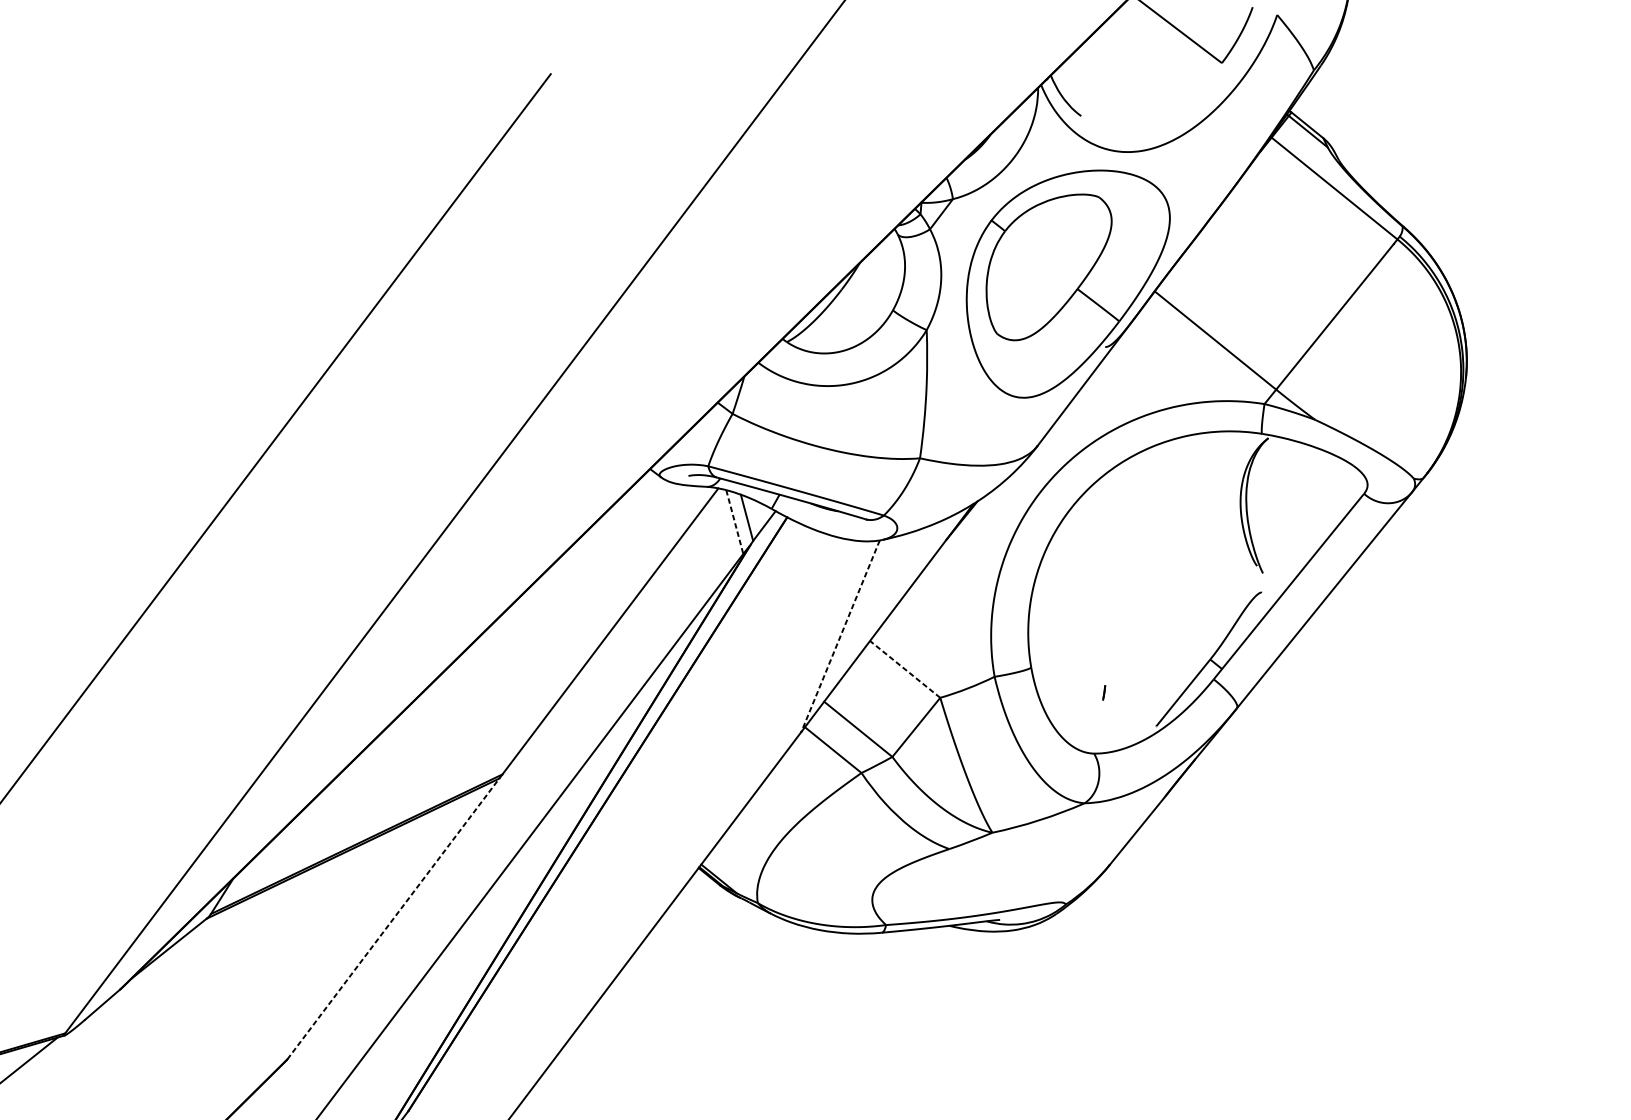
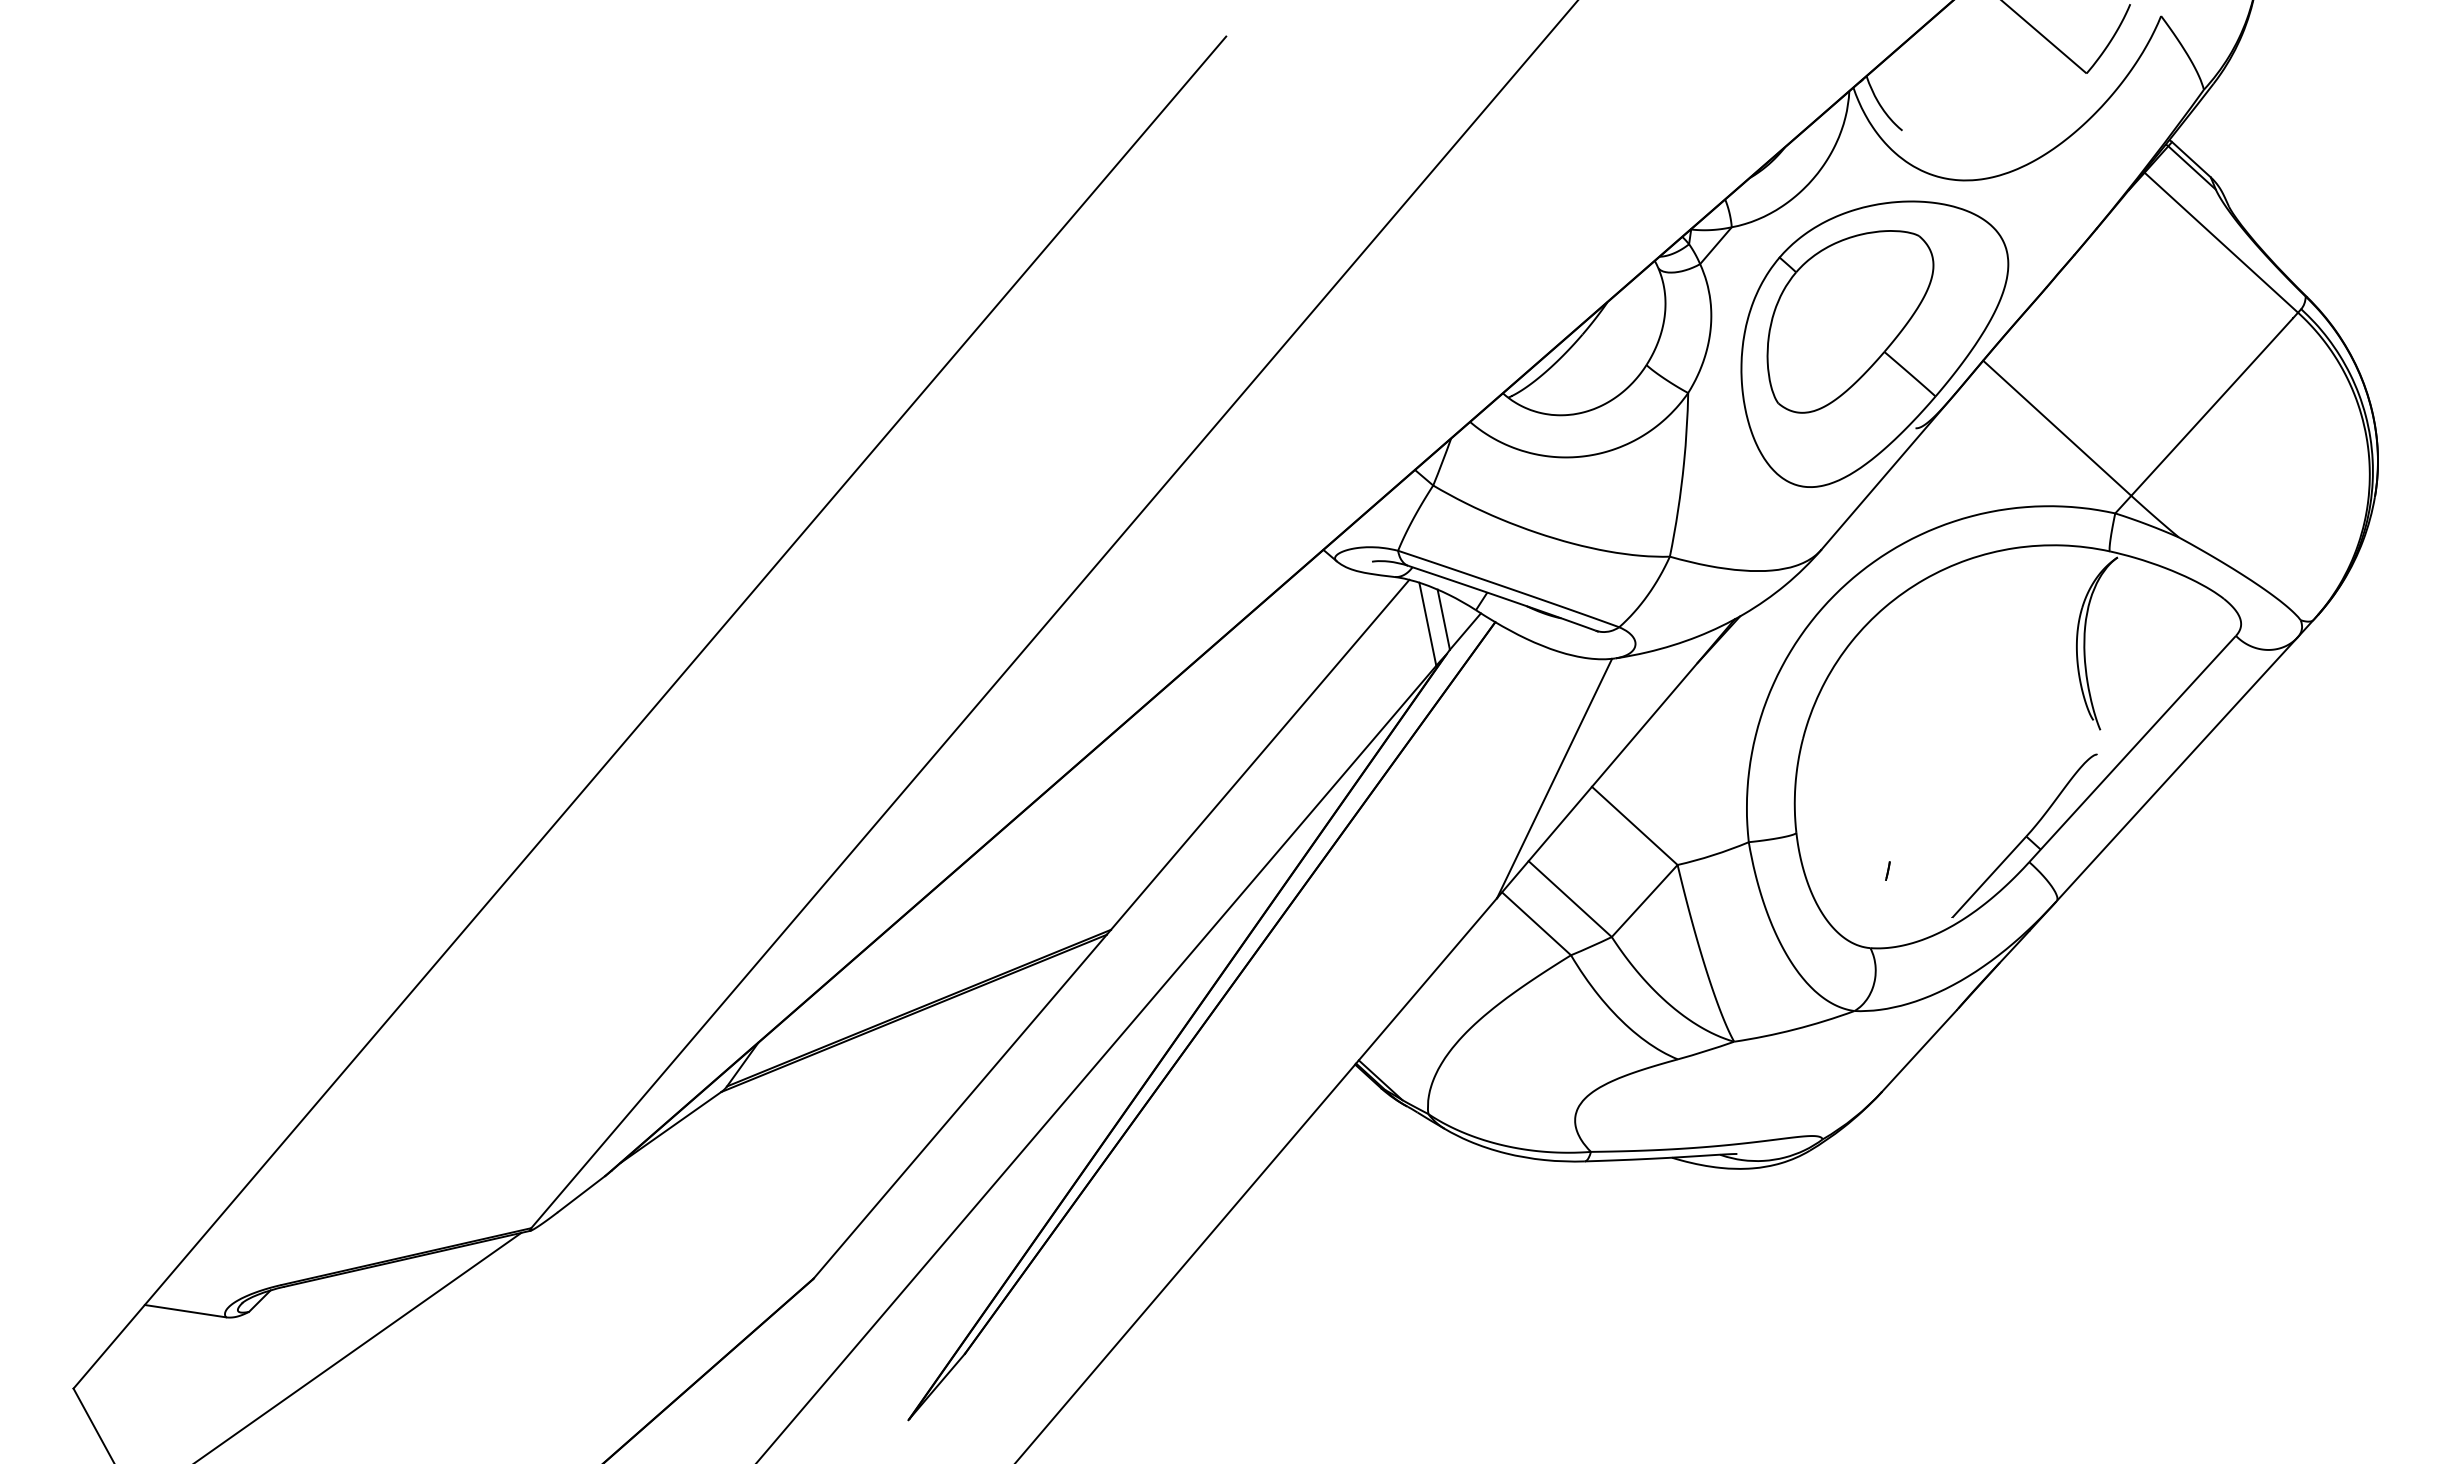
line: (734, 522) -> (1427, 624), dashed -> solid
line: (840, 636) -> (1554, 778), dashed -> solid
line: (904, 669) -> (1634, 825), dashed -> solid
line: (393, 918) -> (960, 1106), dashed -> solid

